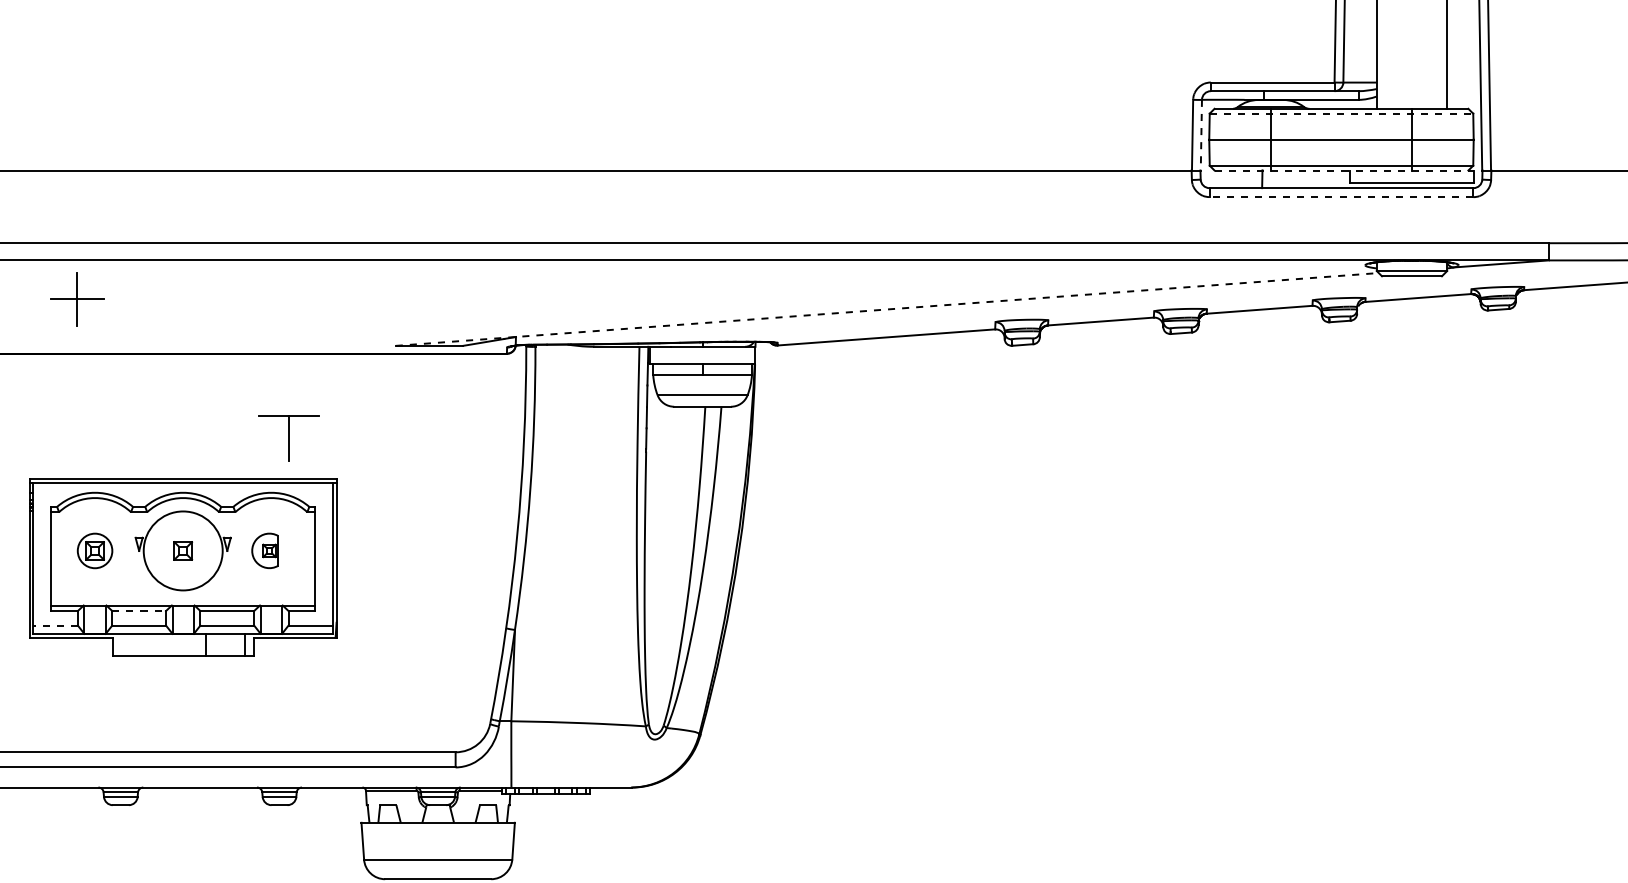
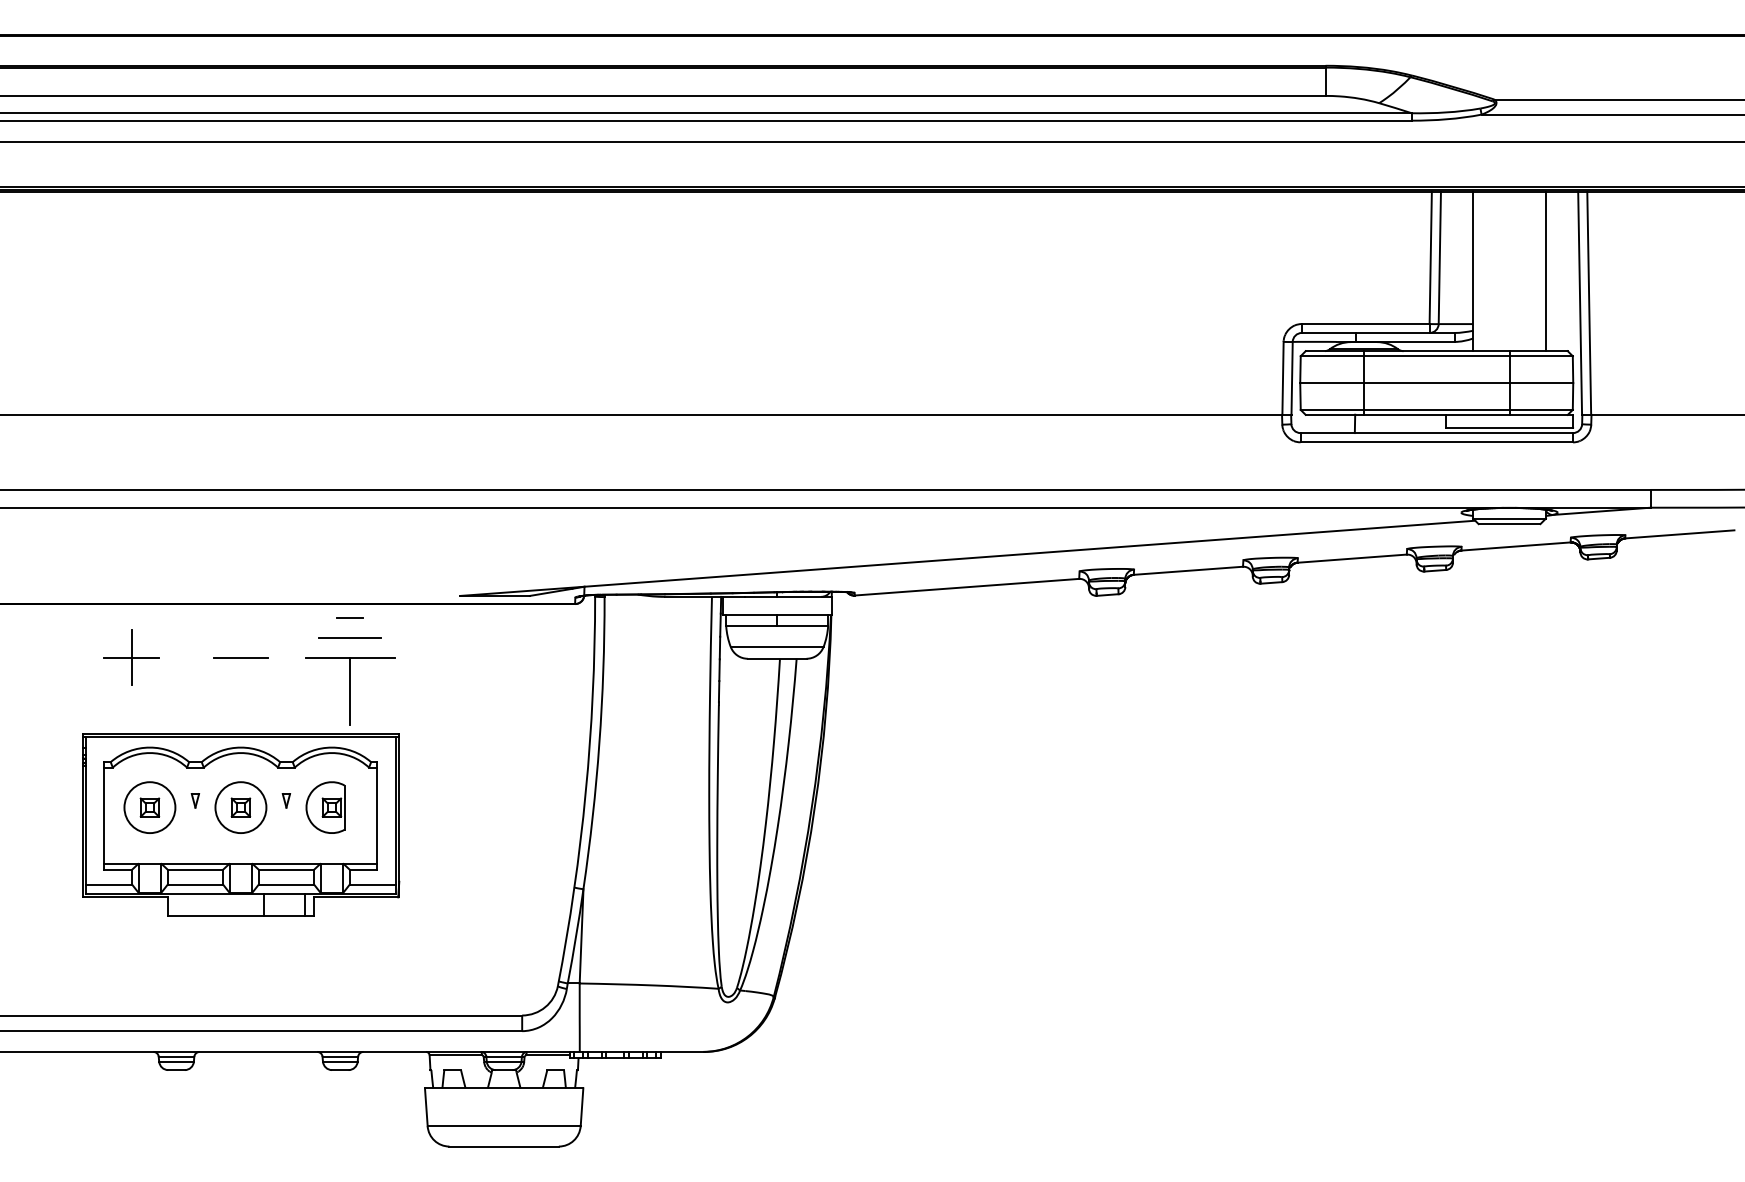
line: (1342, 113) -> (1437, 356), dashed -> solid
line: (1201, 135) -> (1292, 378), dashed -> solid
line: (1344, 170) -> (1439, 414), dashed -> solid
line: (1341, 197) -> (1436, 442), dashed -> solid
part: (77, 298) -> (131, 657), moved
line: (886, 309) -> (967, 558), dashed -> solid
line: (288, 366) -> (349, 617), added
line: (289, 386) -> (350, 637), added
line: (182, 405) -> (240, 657), added
part: (289, 438) -> (350, 691), size x1.43
circle: (94, 550) -> (149, 807), size x1.43
circle: (182, 550) -> (240, 807), size x0.62
part: (265, 550) -> (325, 807), size x1.43
line: (139, 610) -> (195, 869), dashed -> solid
line: (55, 625) -> (109, 884), dashed -> solid

